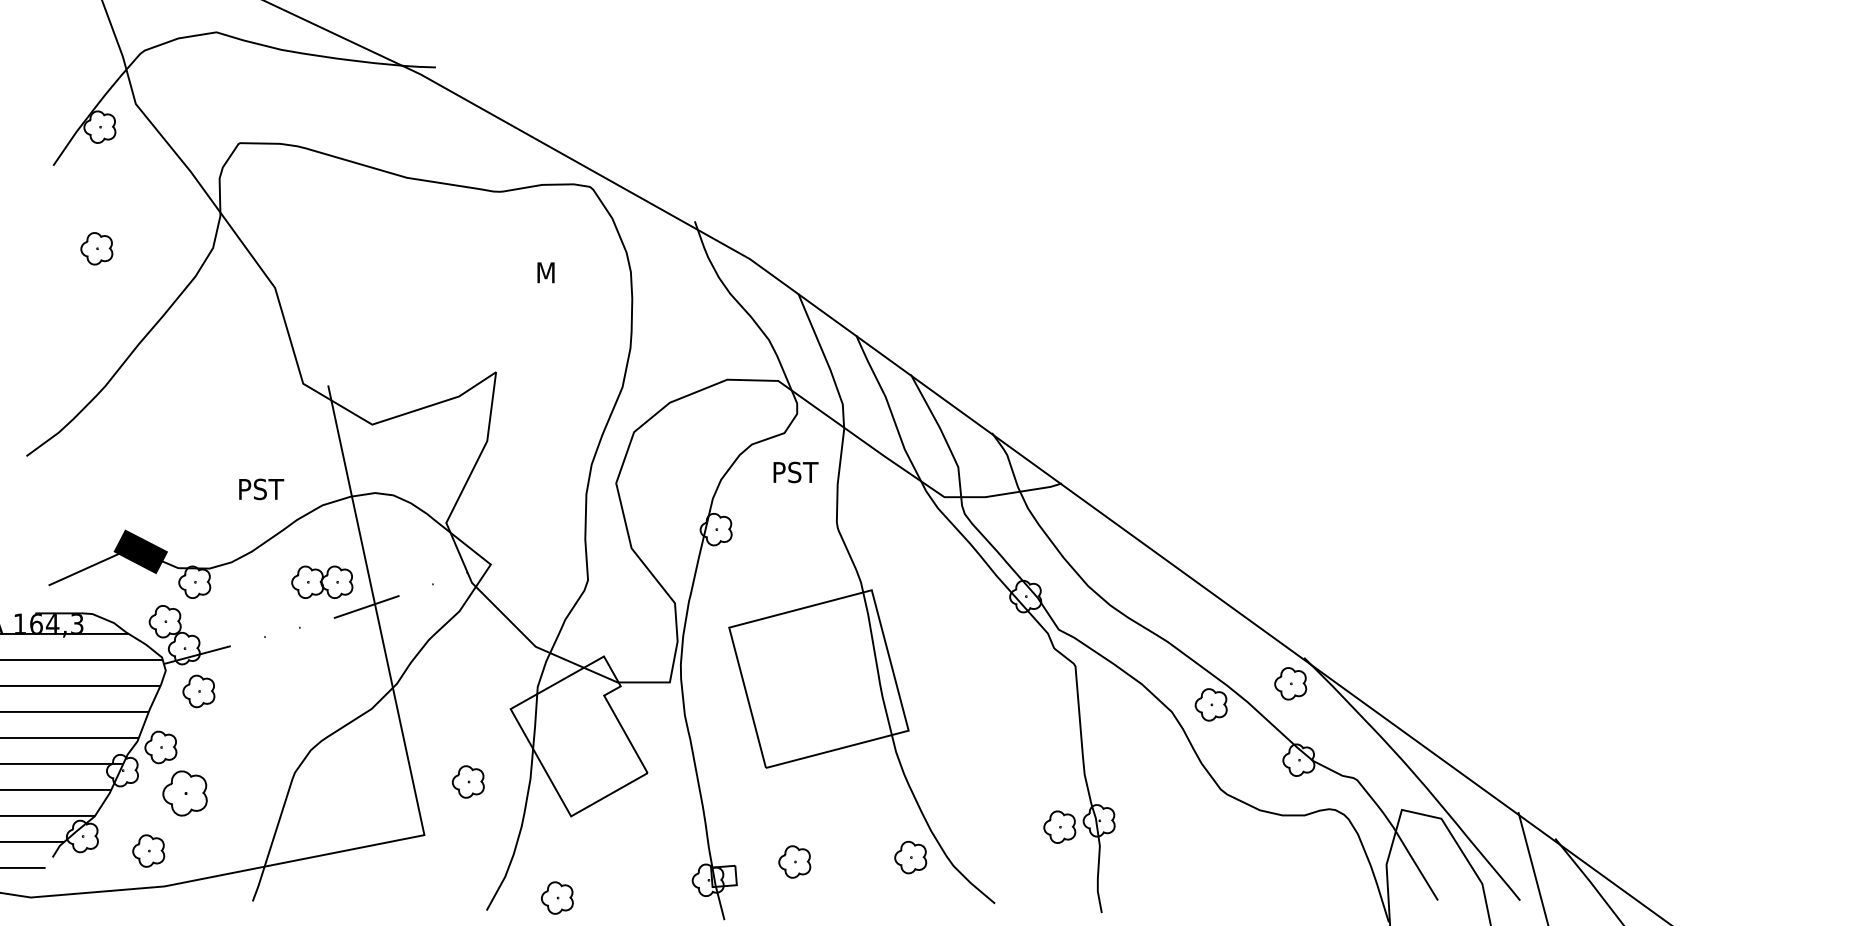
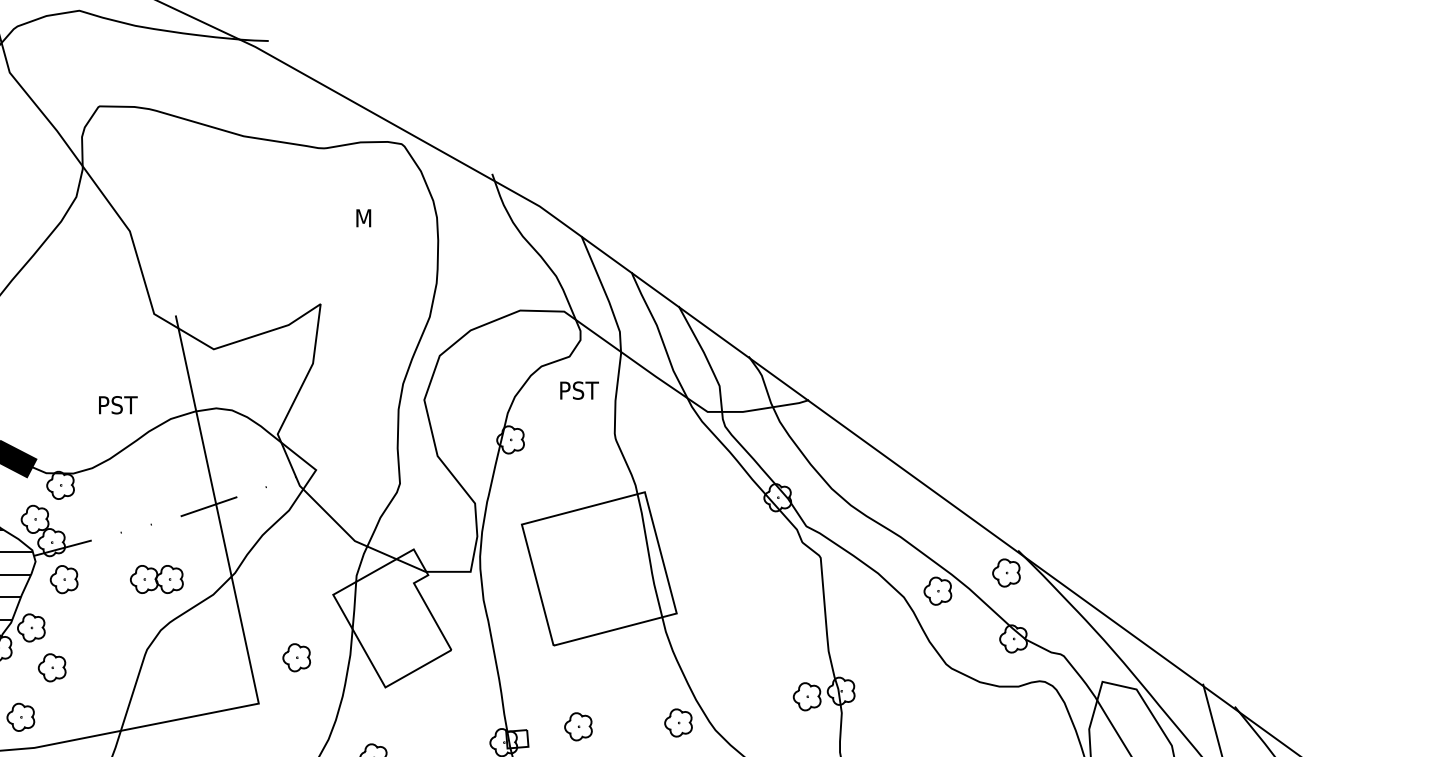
part: (322, 581) -> (157, 578), moved
part: (184, 793) -> (51, 667), size x0.71

